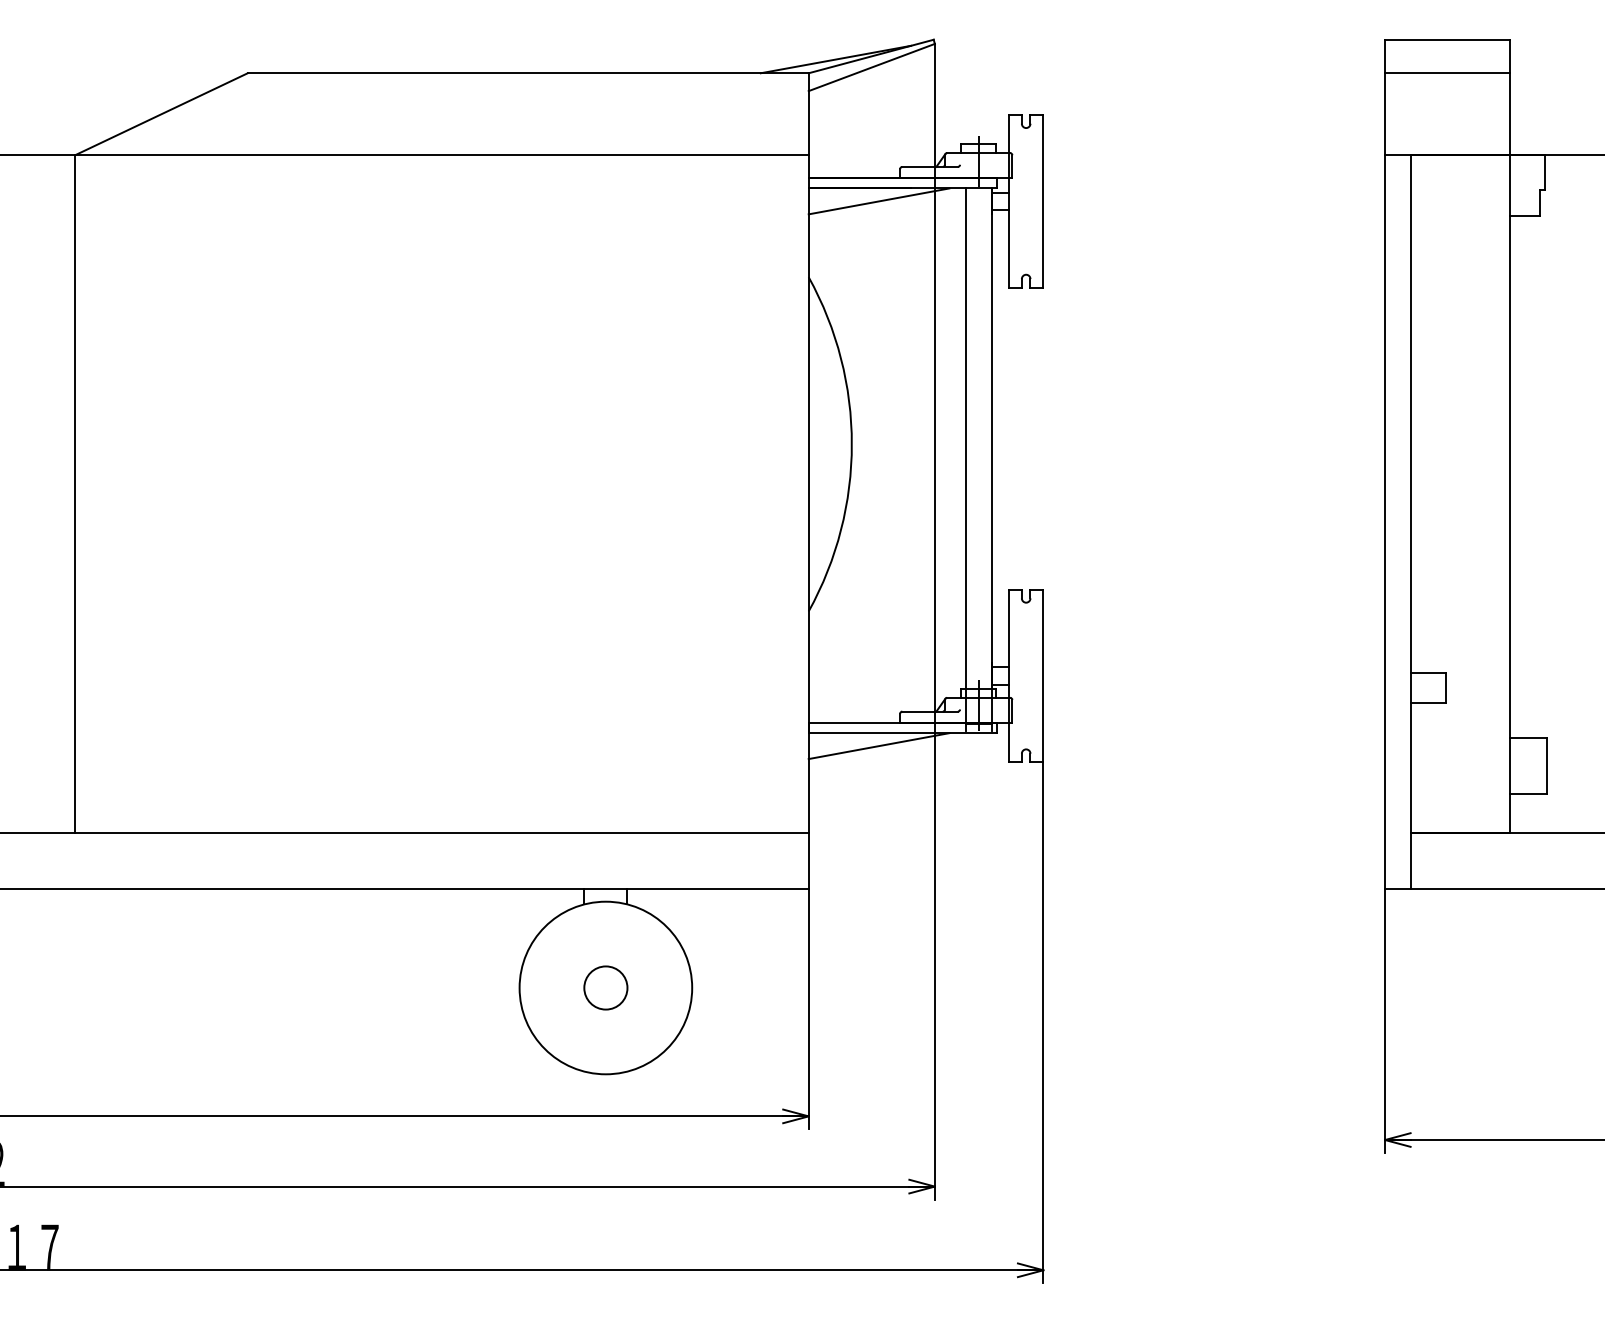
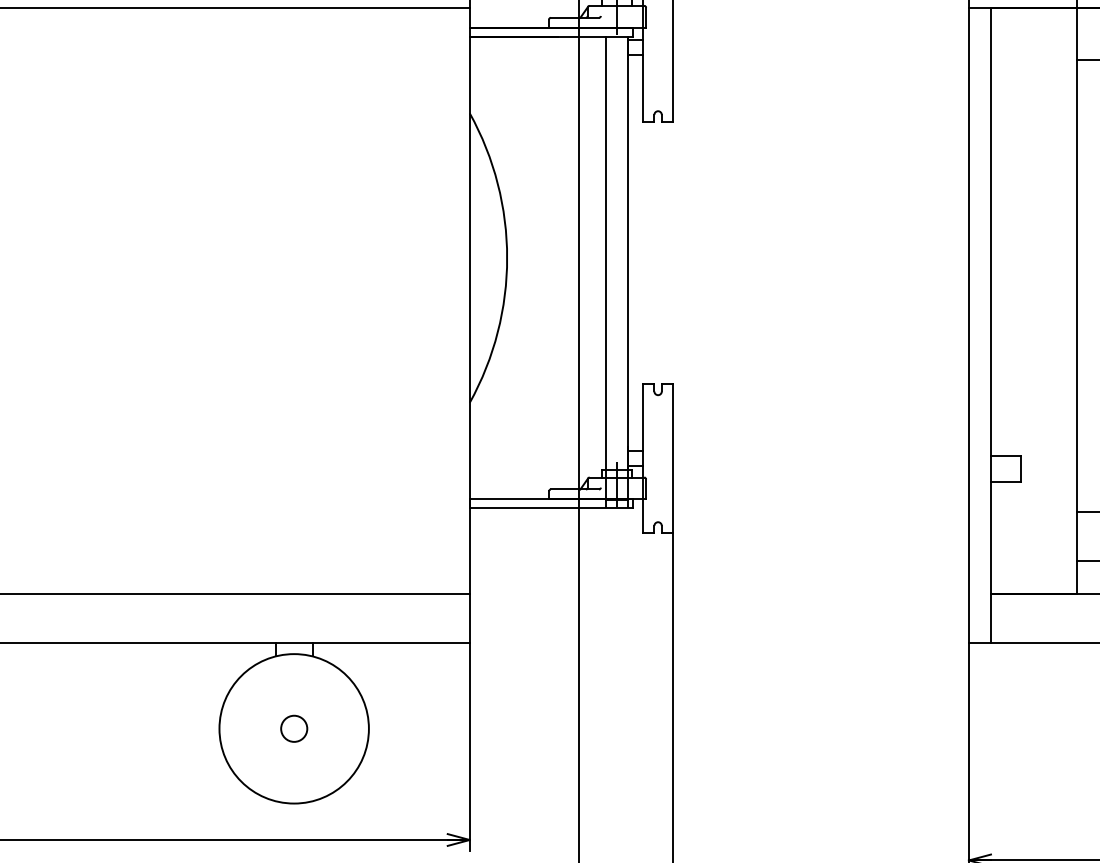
line: (878, 201) -> (530, 47), removed
line: (878, 746) -> (530, 519), removed
circle: (605, 987) -> (293, 728), size x0.7

